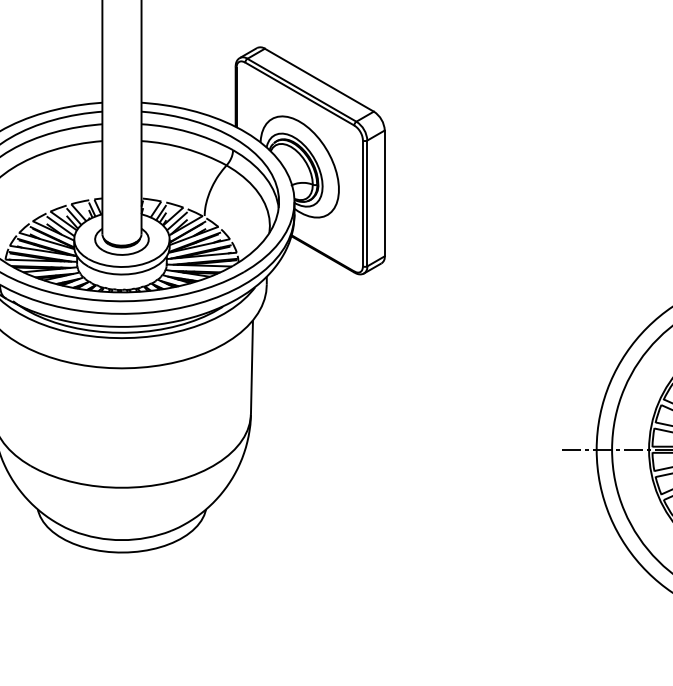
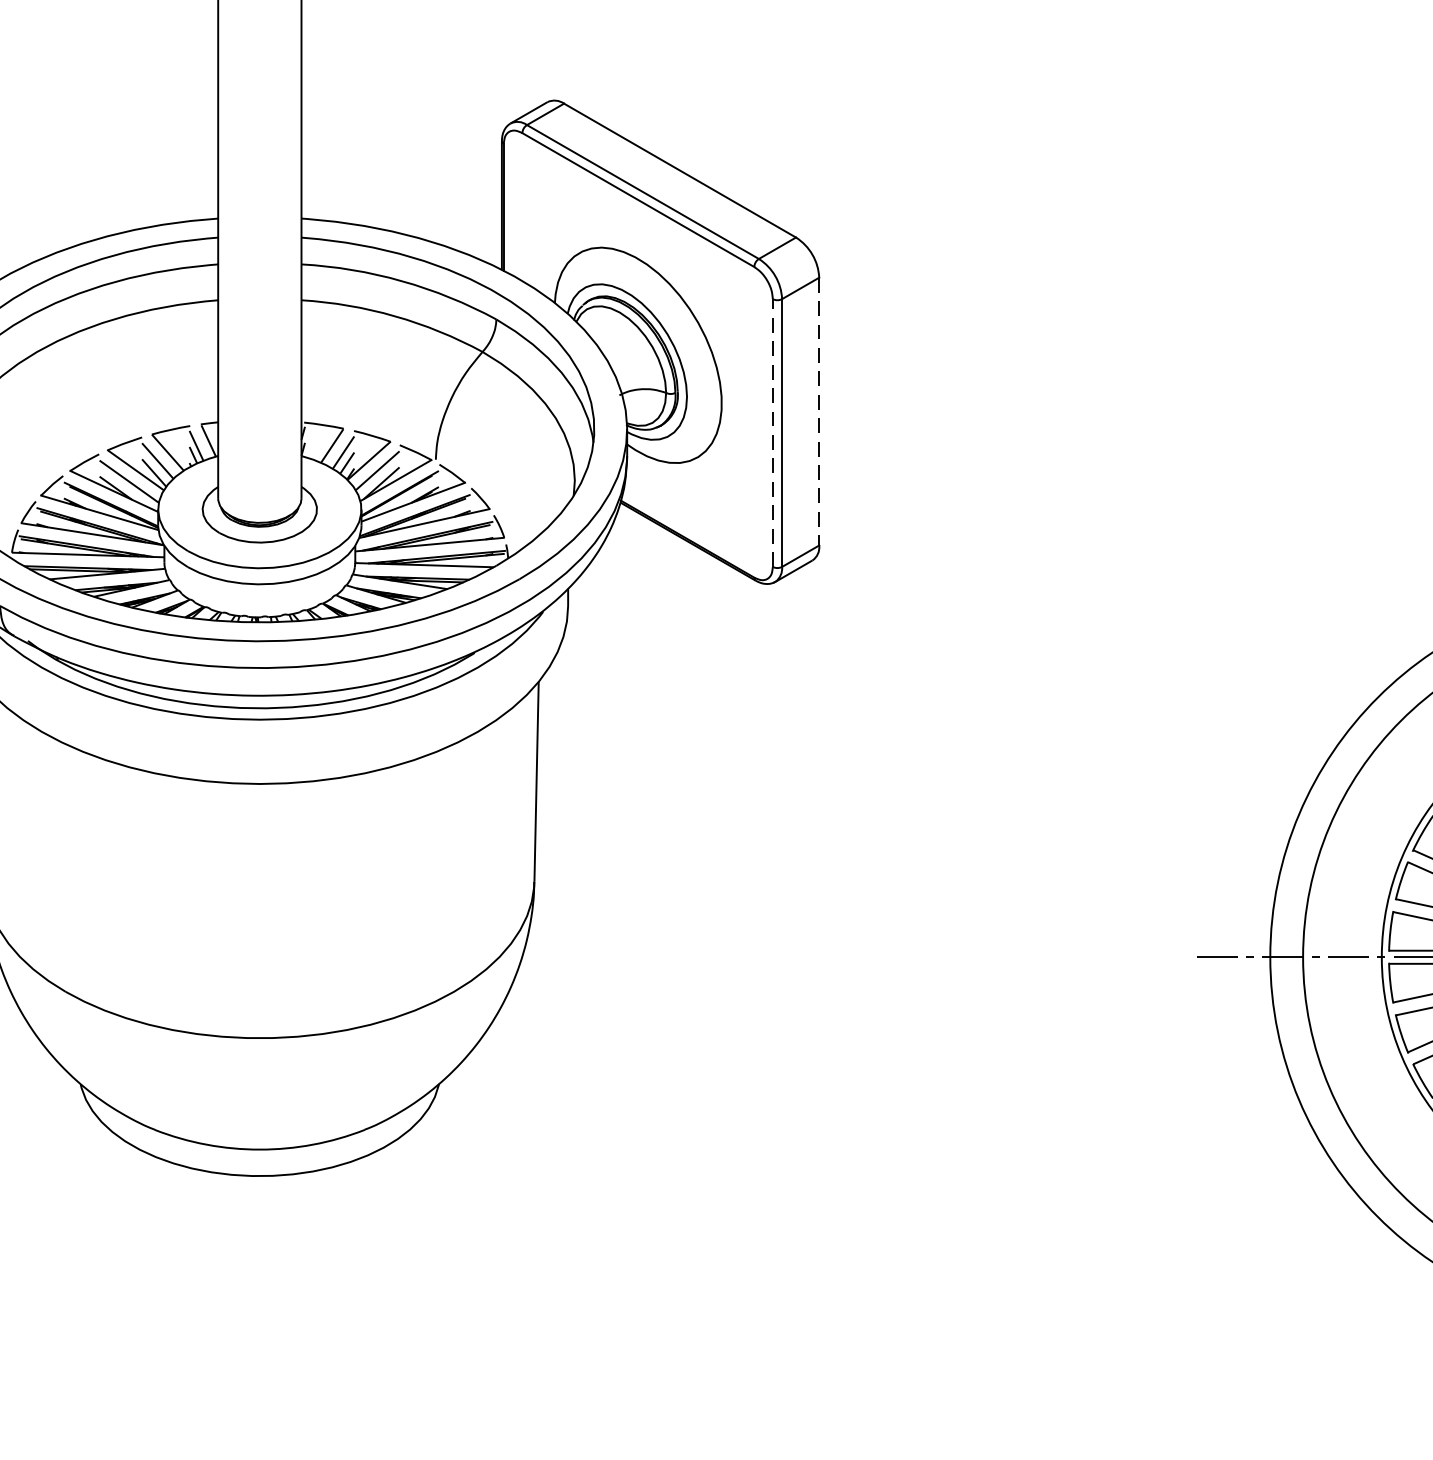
line: (384, 193) -> (818, 411), solid -> dashed
line: (362, 203) -> (771, 433), solid -> dashed

